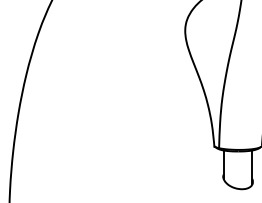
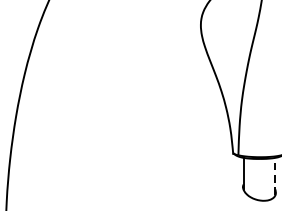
line: (252, 167) -> (275, 176), solid -> dashed

